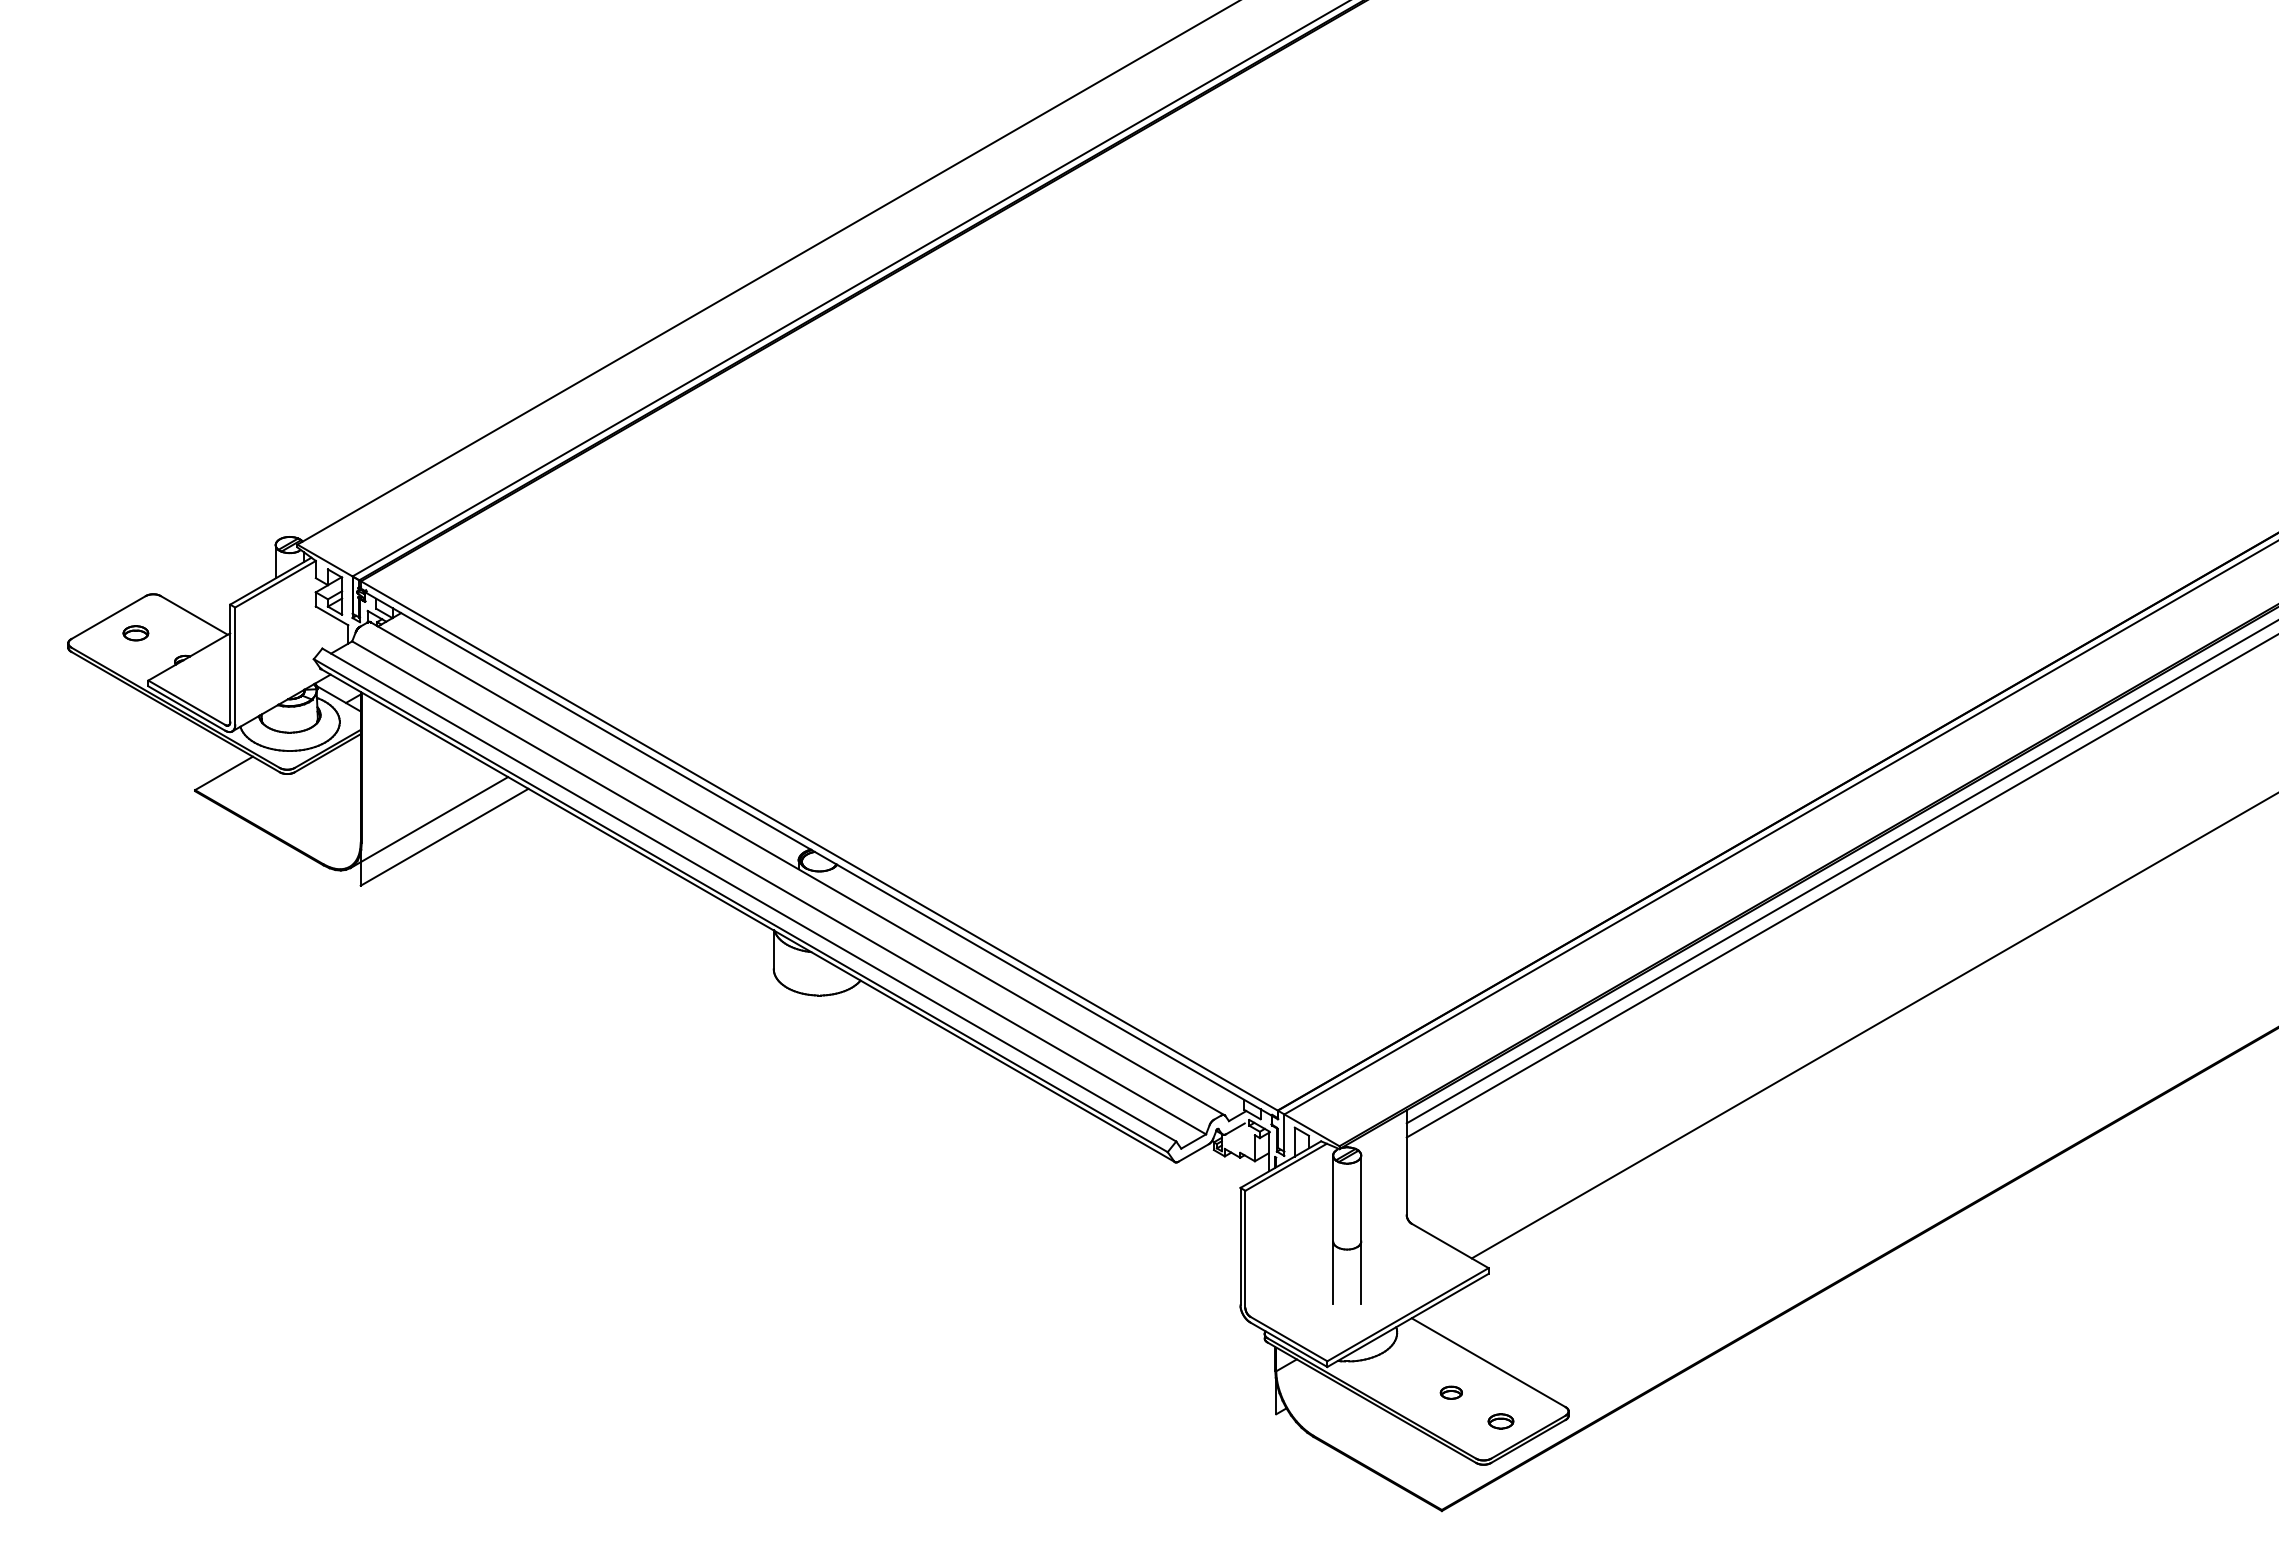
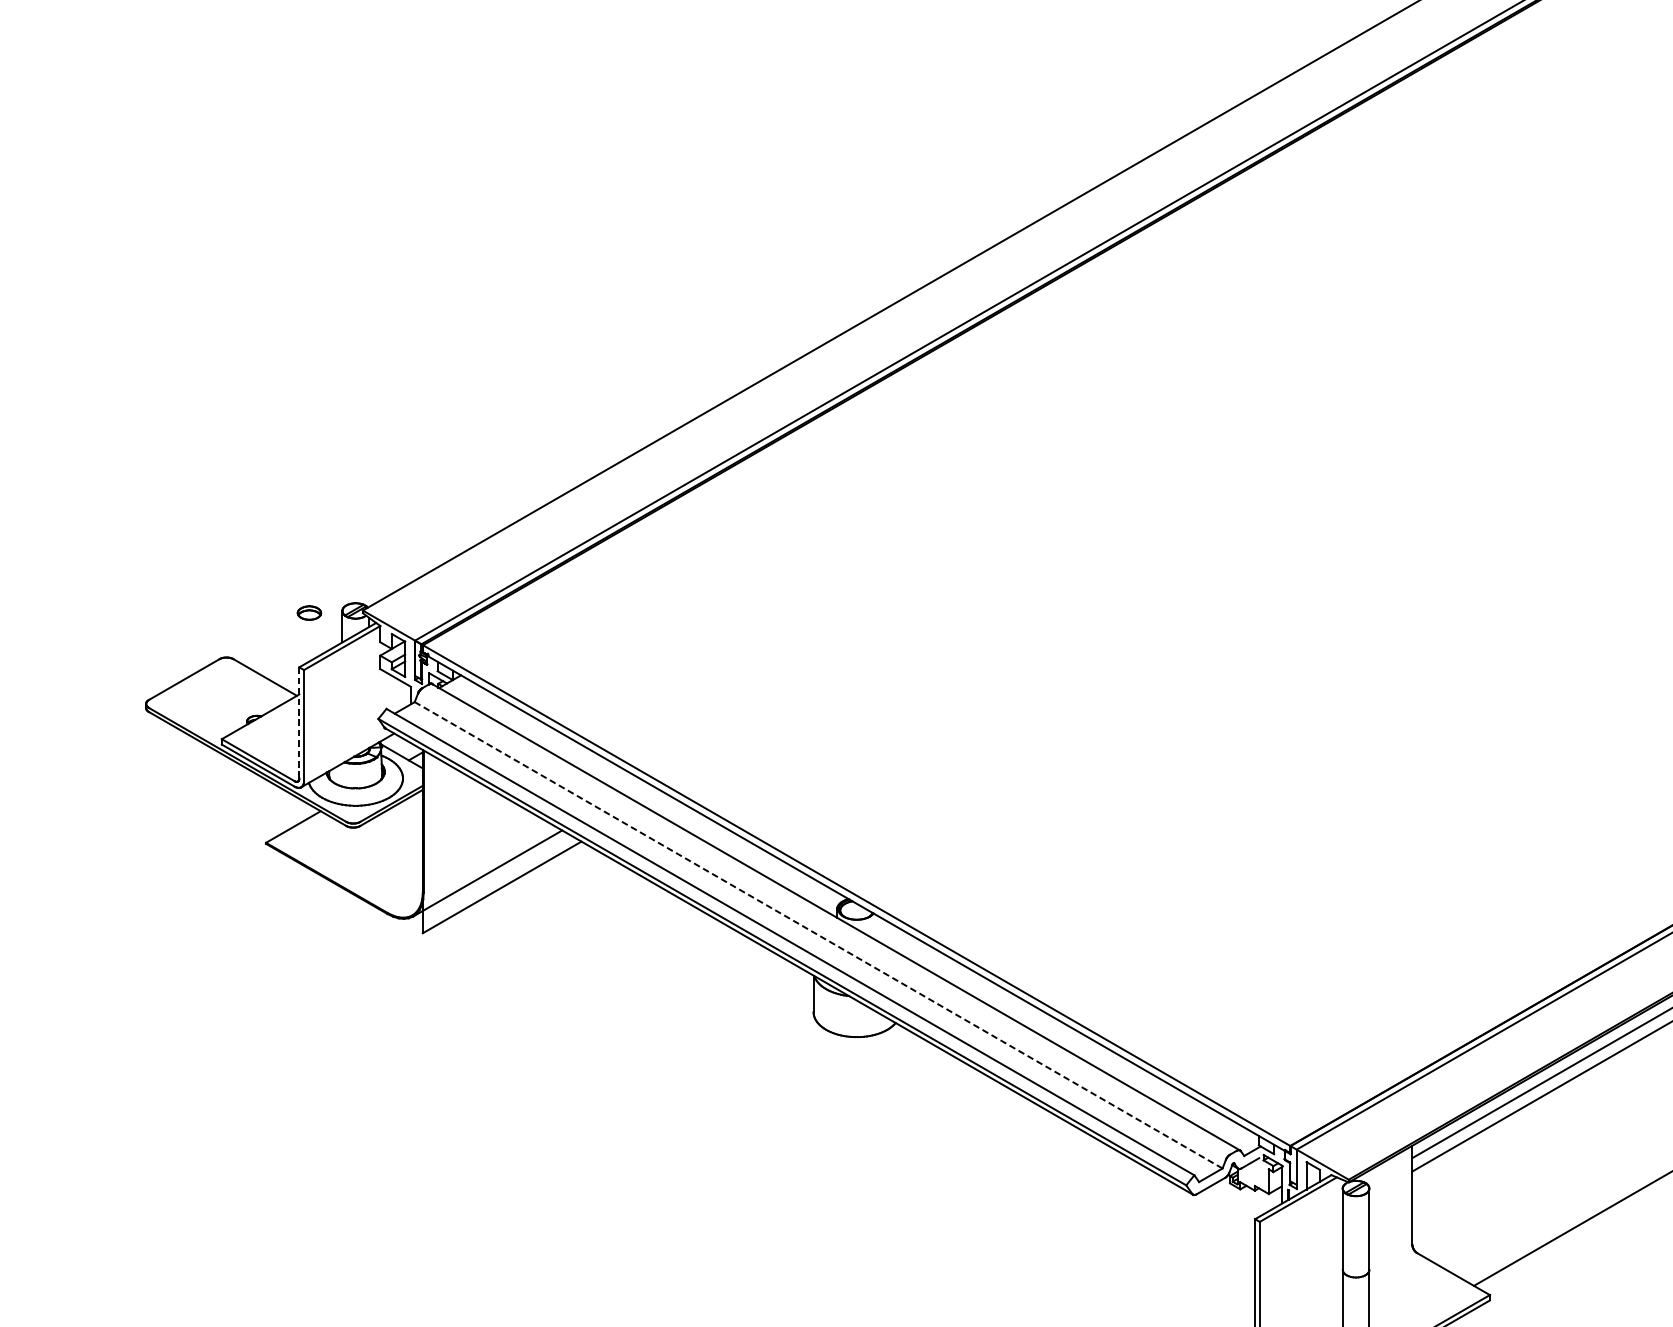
part: (135, 633) -> (309, 613), moved
line: (230, 663) -> (299, 723), solid -> dashed
line: (779, 887) -> (818, 934), solid -> dashed

